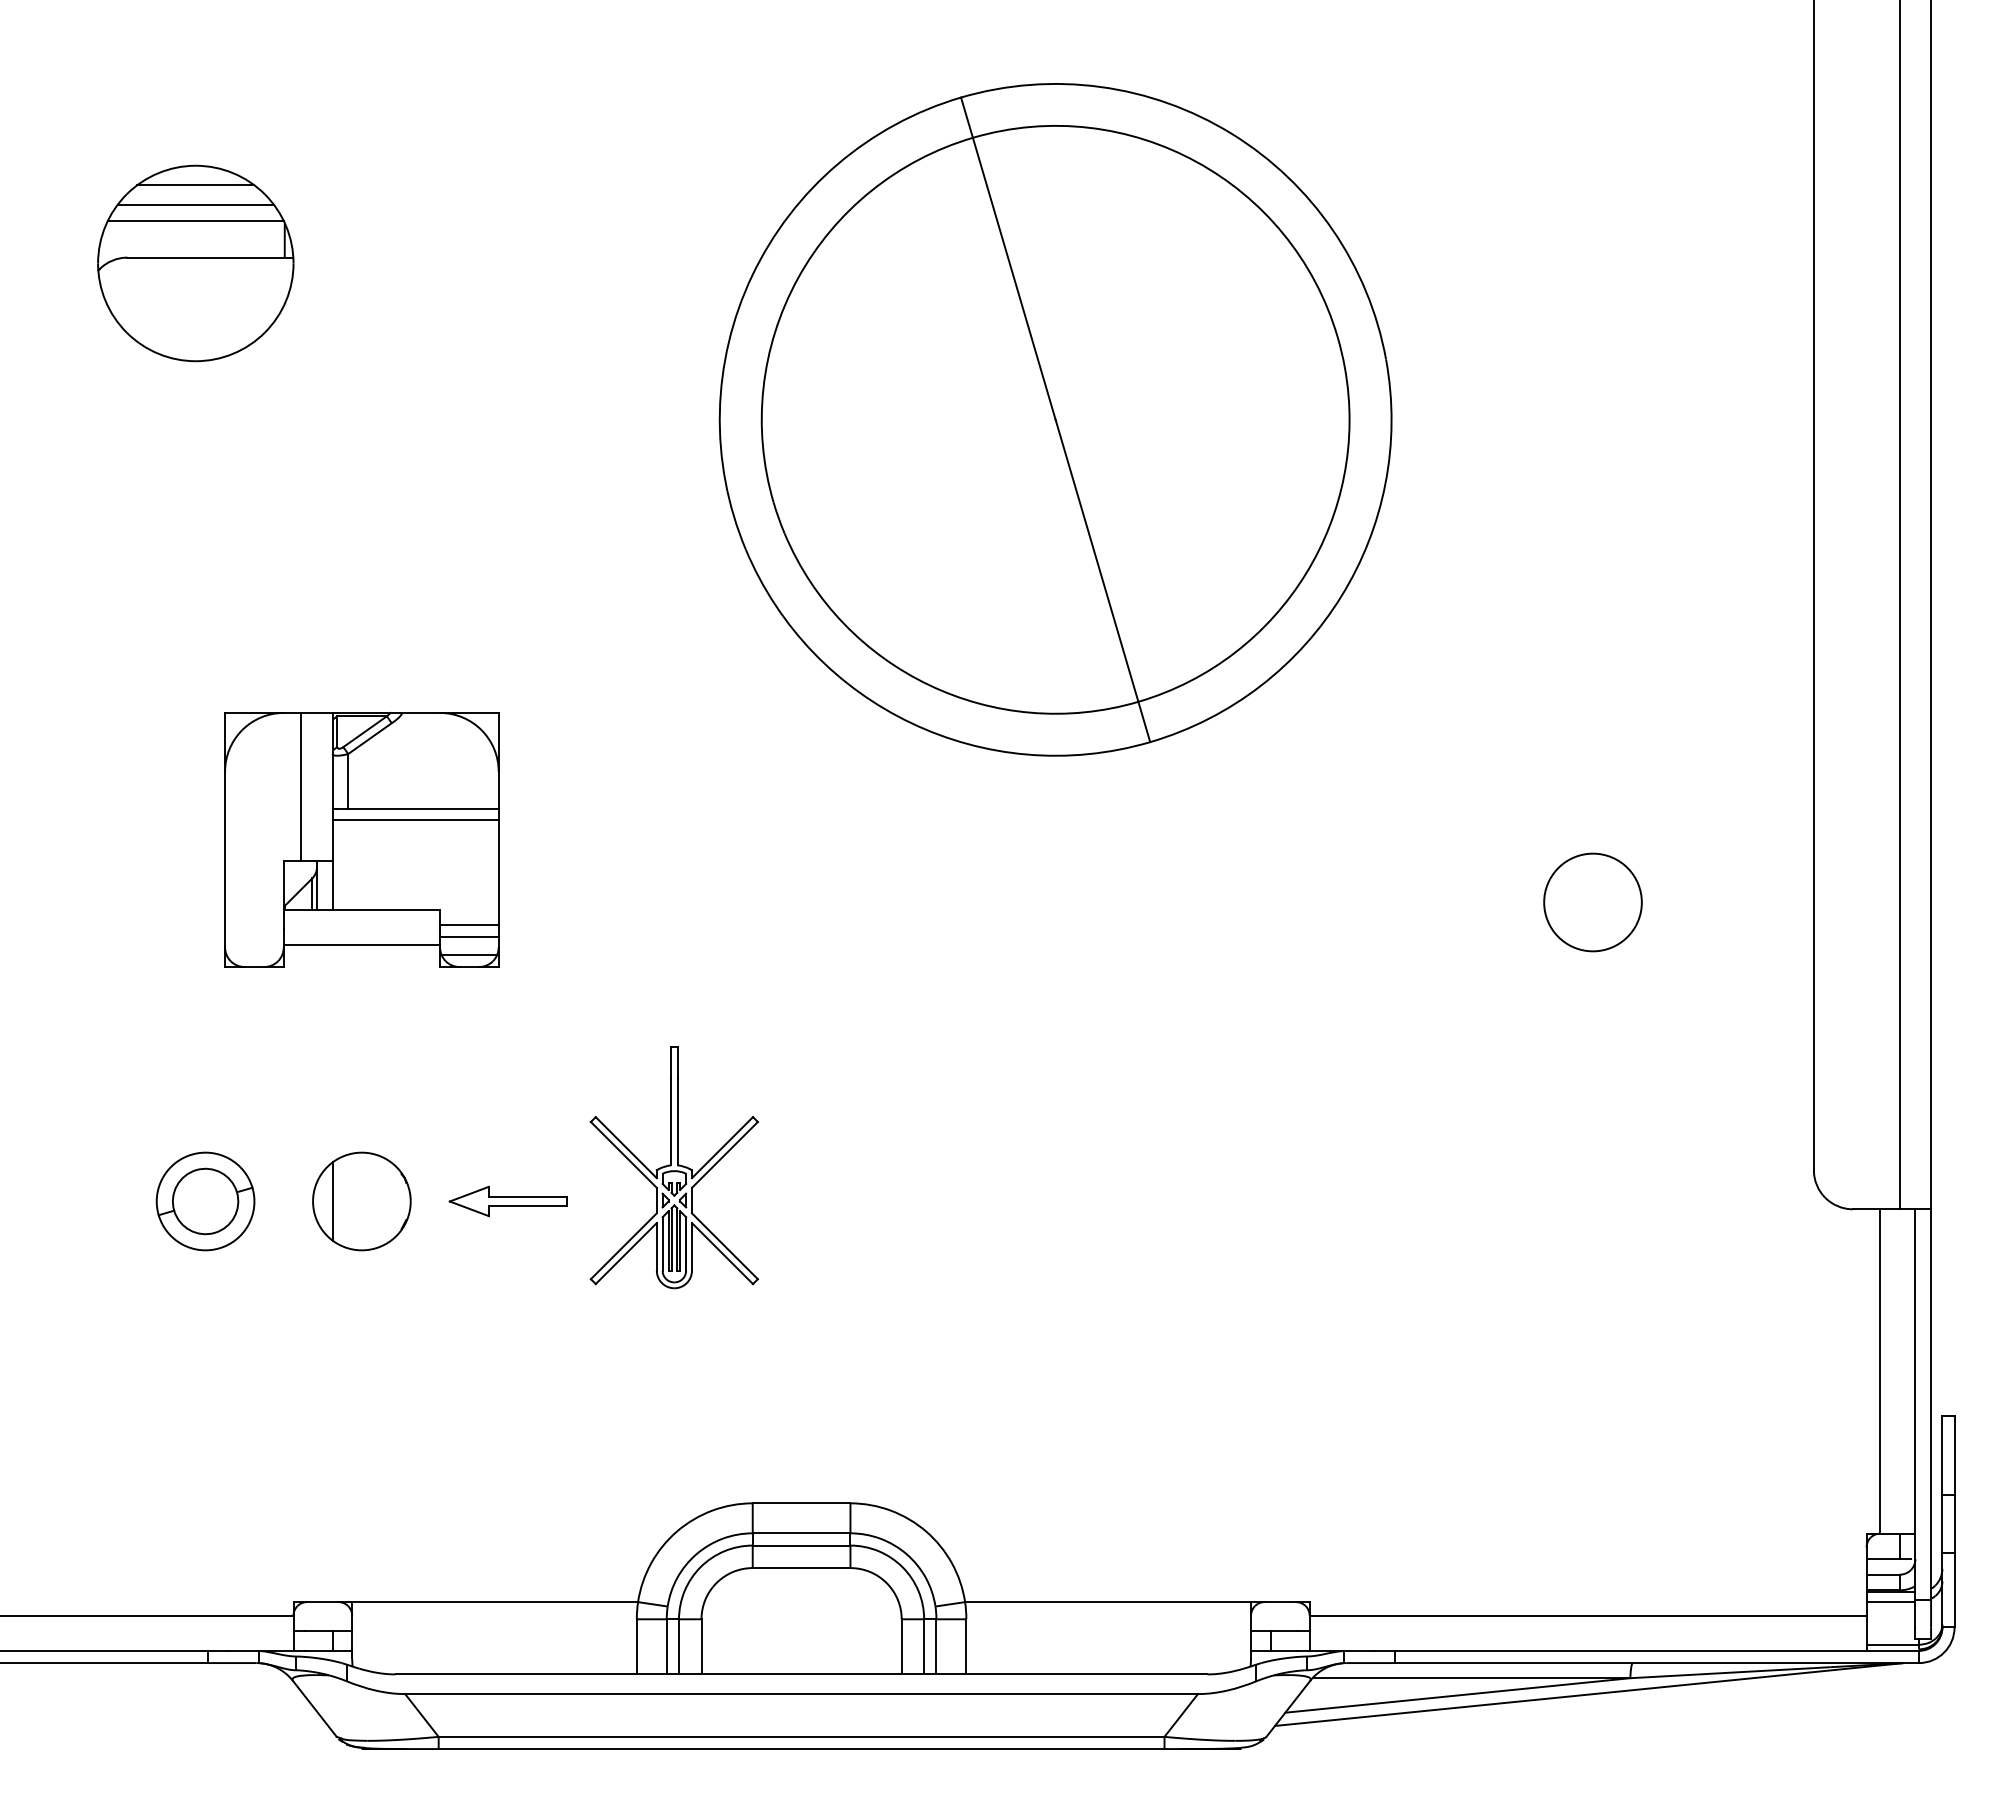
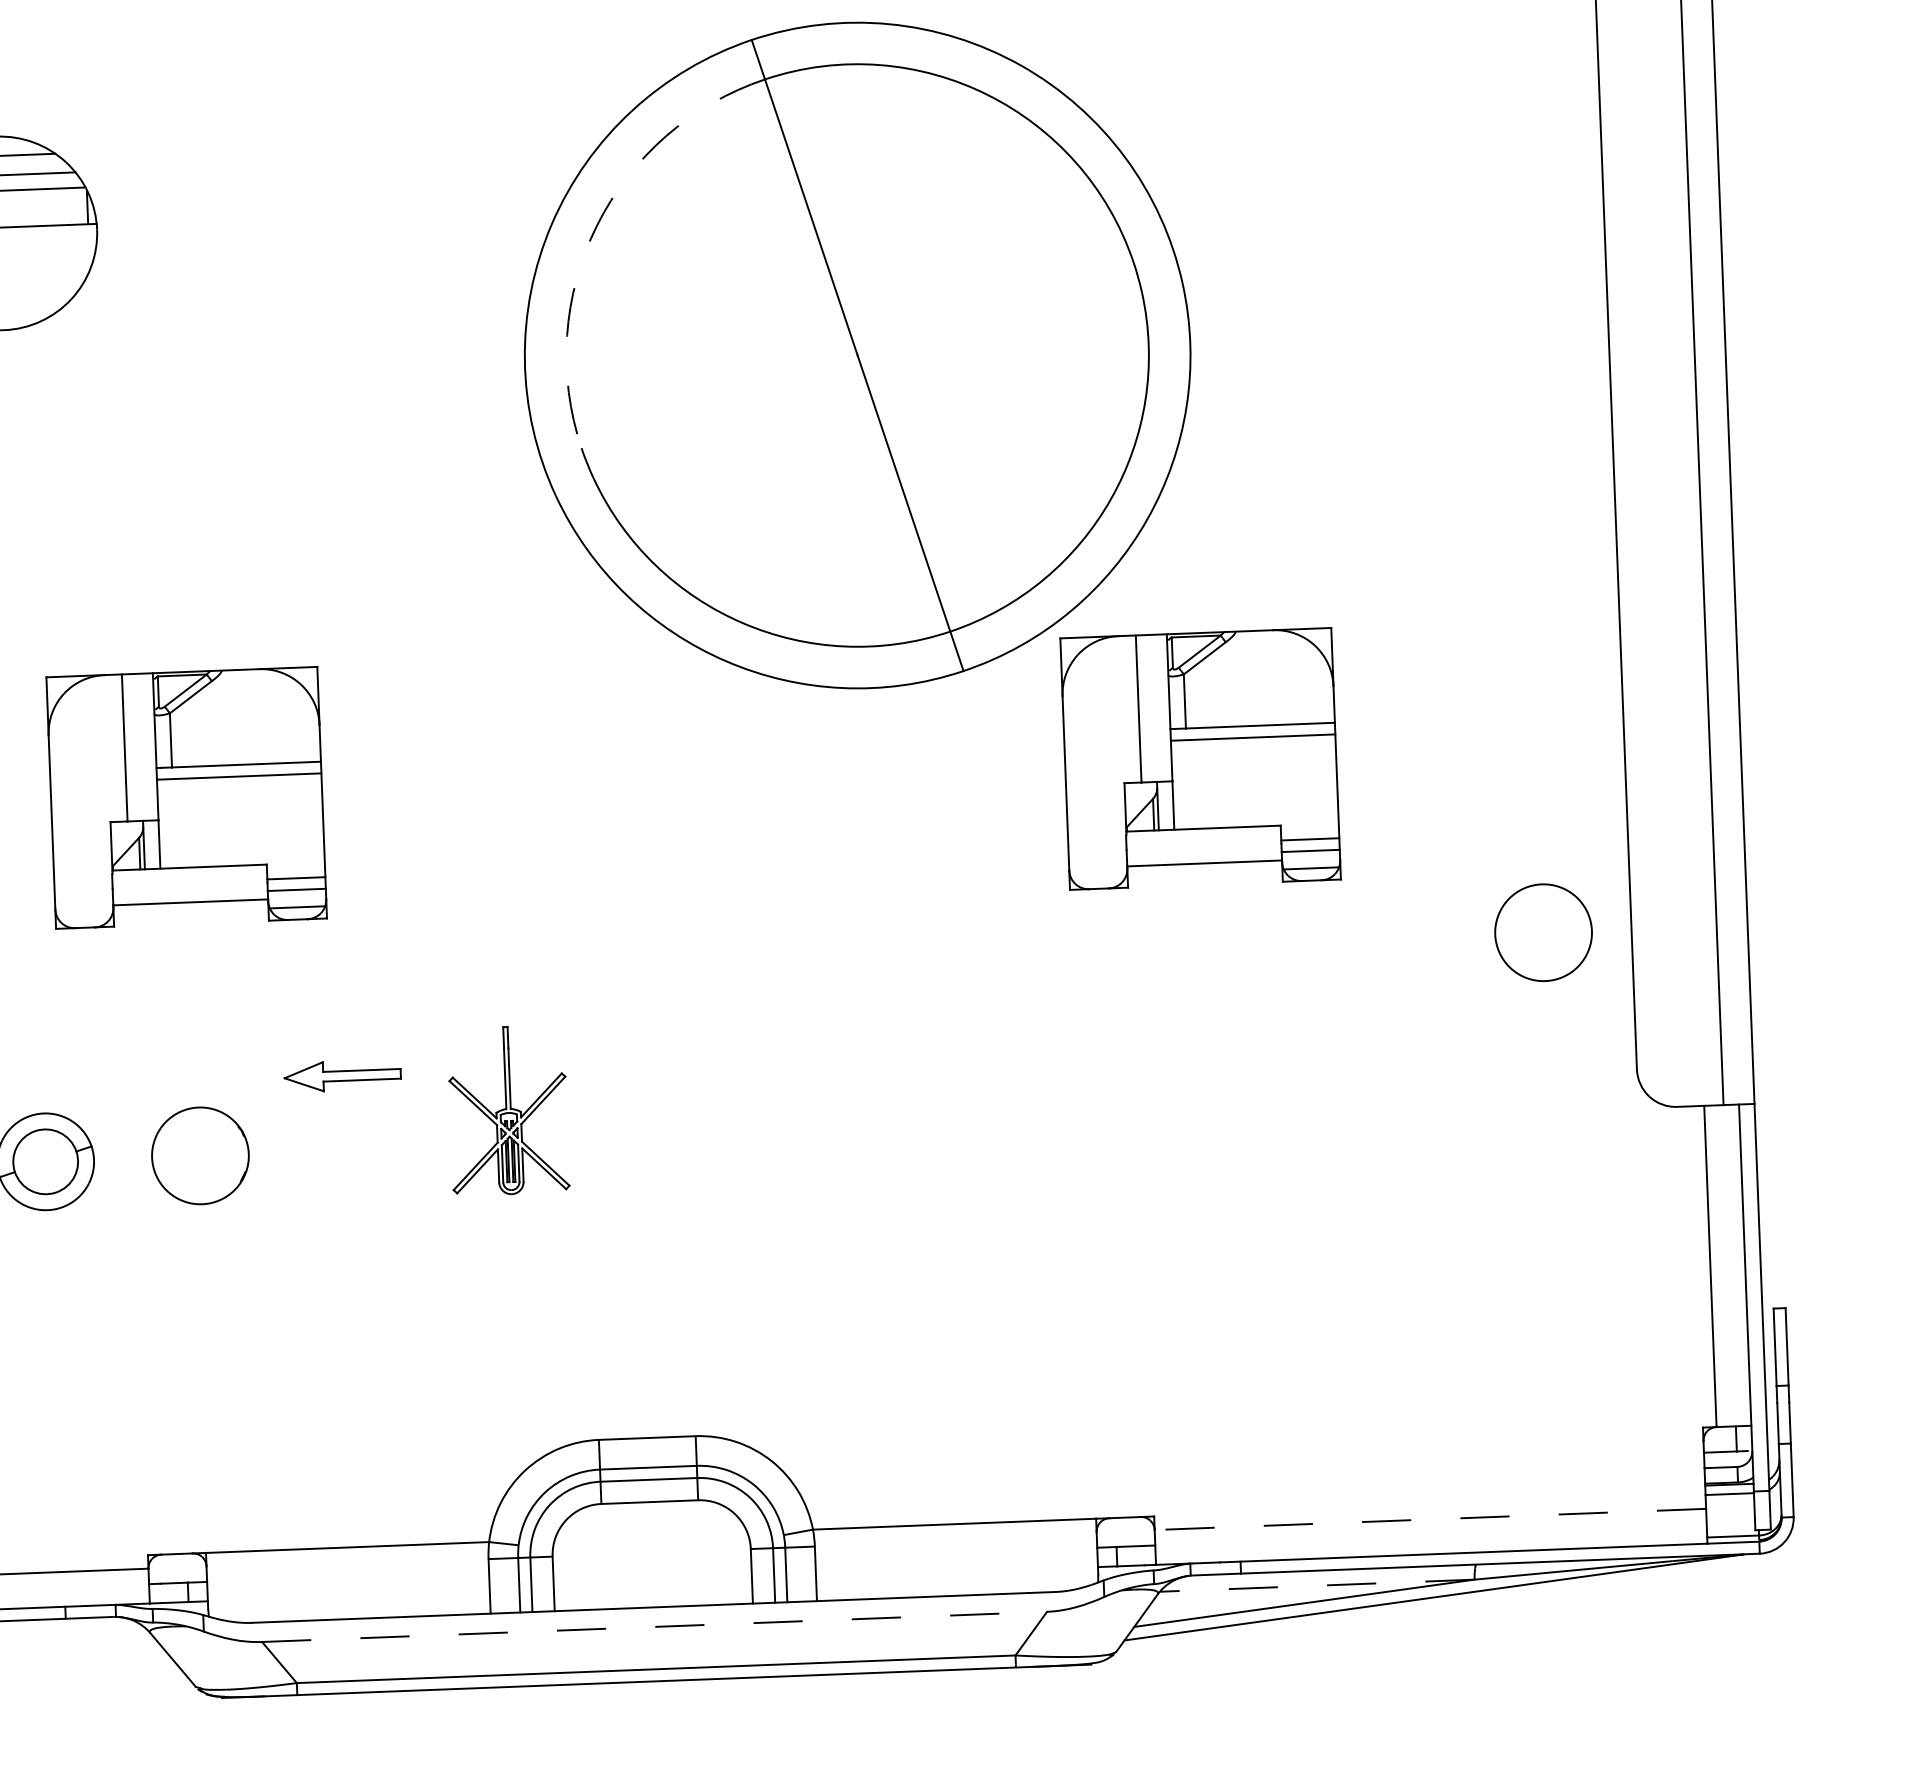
arc: (797, 278) -> (596, 225), solid -> dashed
part: (1385, 839) -> (1200, 758), added
part: (1592, 902) -> (1543, 932), moved
part: (674, 1167) -> (508, 1110), size x0.7
line: (332, 1201) -> (171, 1157), removed
part: (507, 1201) -> (341, 1076), moved
line: (1587, 1615) -> (1429, 1519), solid -> dashed
line: (1471, 1678) -> (1317, 1585), solid -> dashed
line: (802, 1694) -> (655, 1627), solid -> dashed

